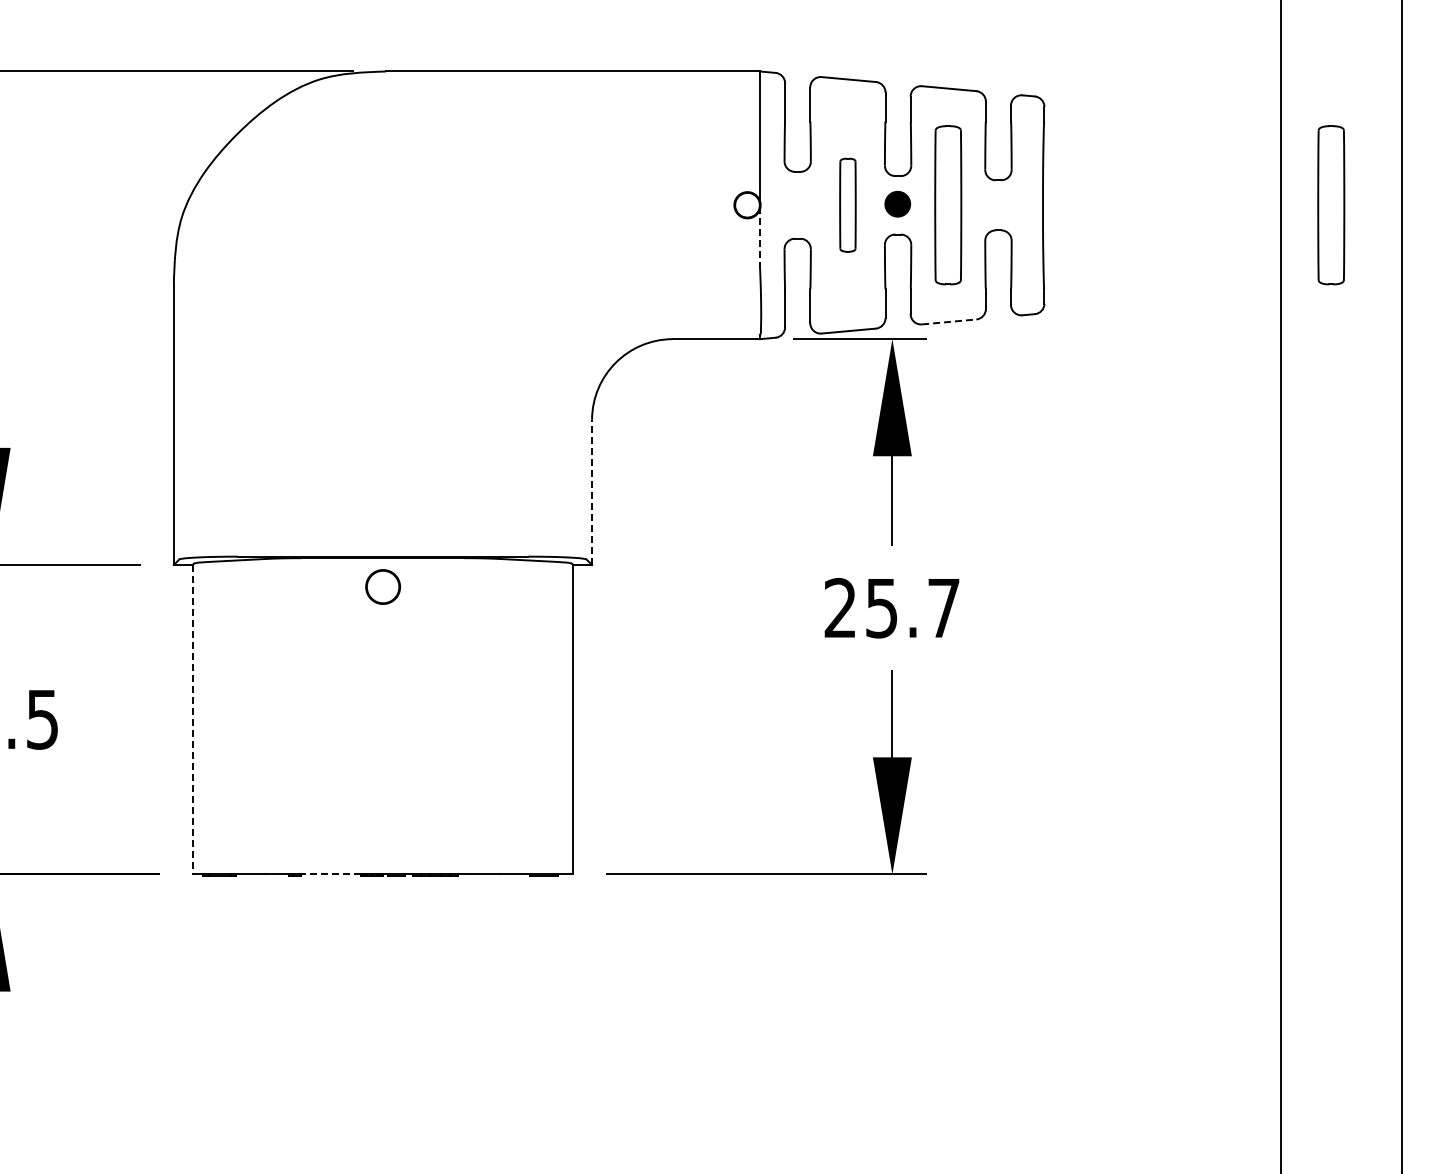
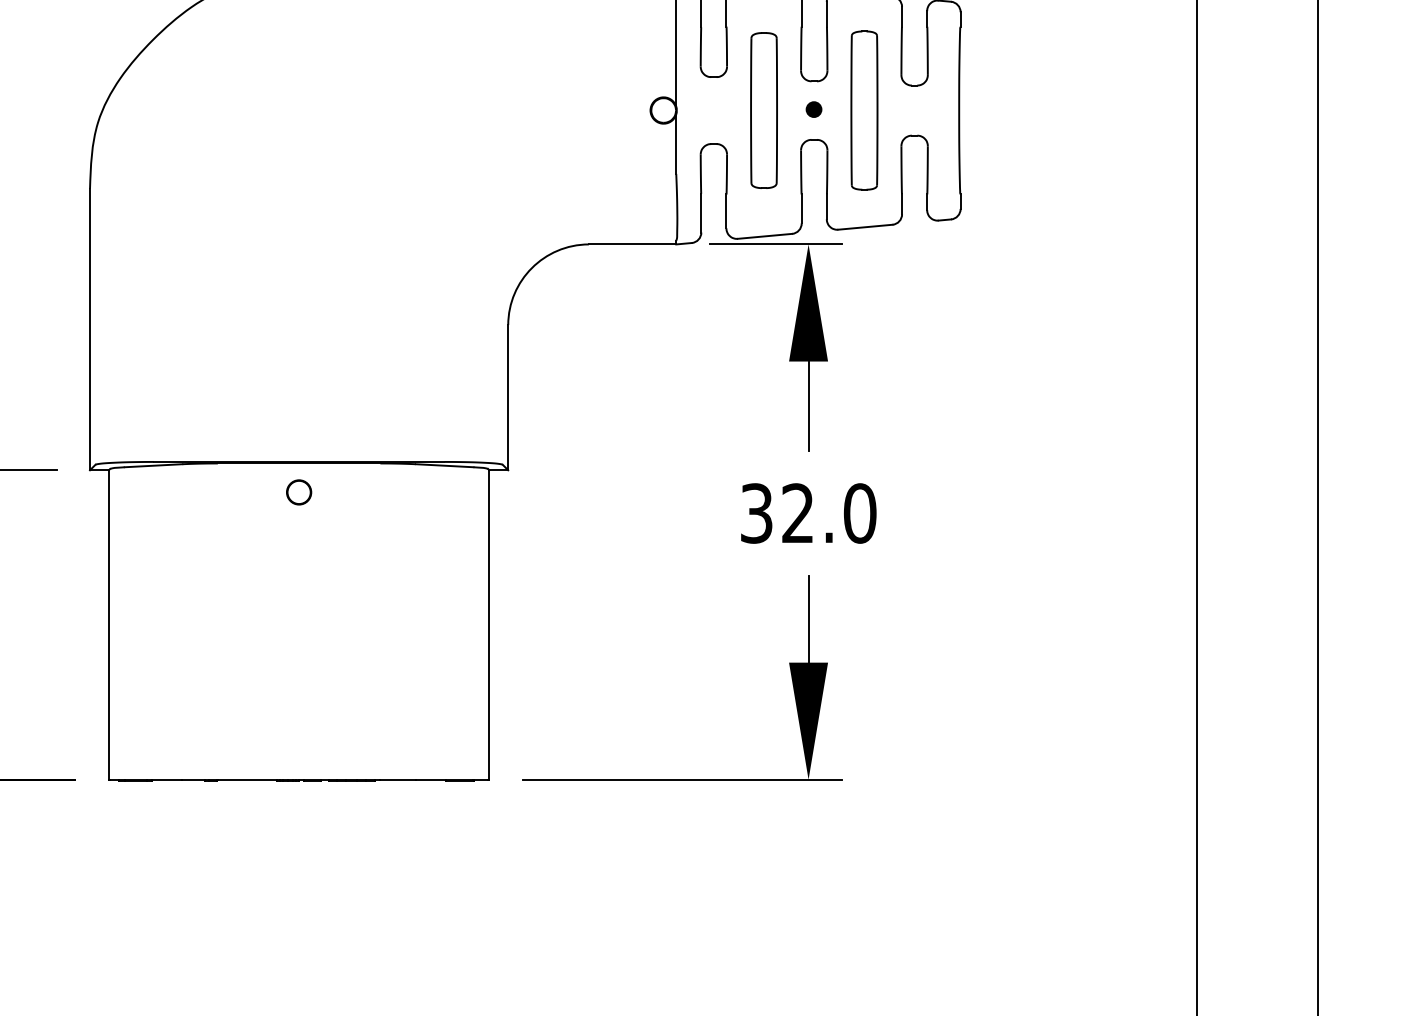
part: (847, 204) -> (763, 109), size x1.67
part: (897, 204) -> (813, 109), size x0.62
part: (1331, 205) -> (1247, 110), removed
line: (760, 238) -> (676, 143), dashed -> solid
line: (949, 321) -> (865, 226), dashed -> solid
line: (592, 492) -> (508, 397), dashed -> solid
circle: (382, 587) -> (298, 492), size x0.71
text: (892, 608) -> (808, 513), 25.7 -> 32.0
line: (192, 719) -> (108, 624), dashed -> solid
line: (331, 874) -> (247, 779), dashed -> solid

